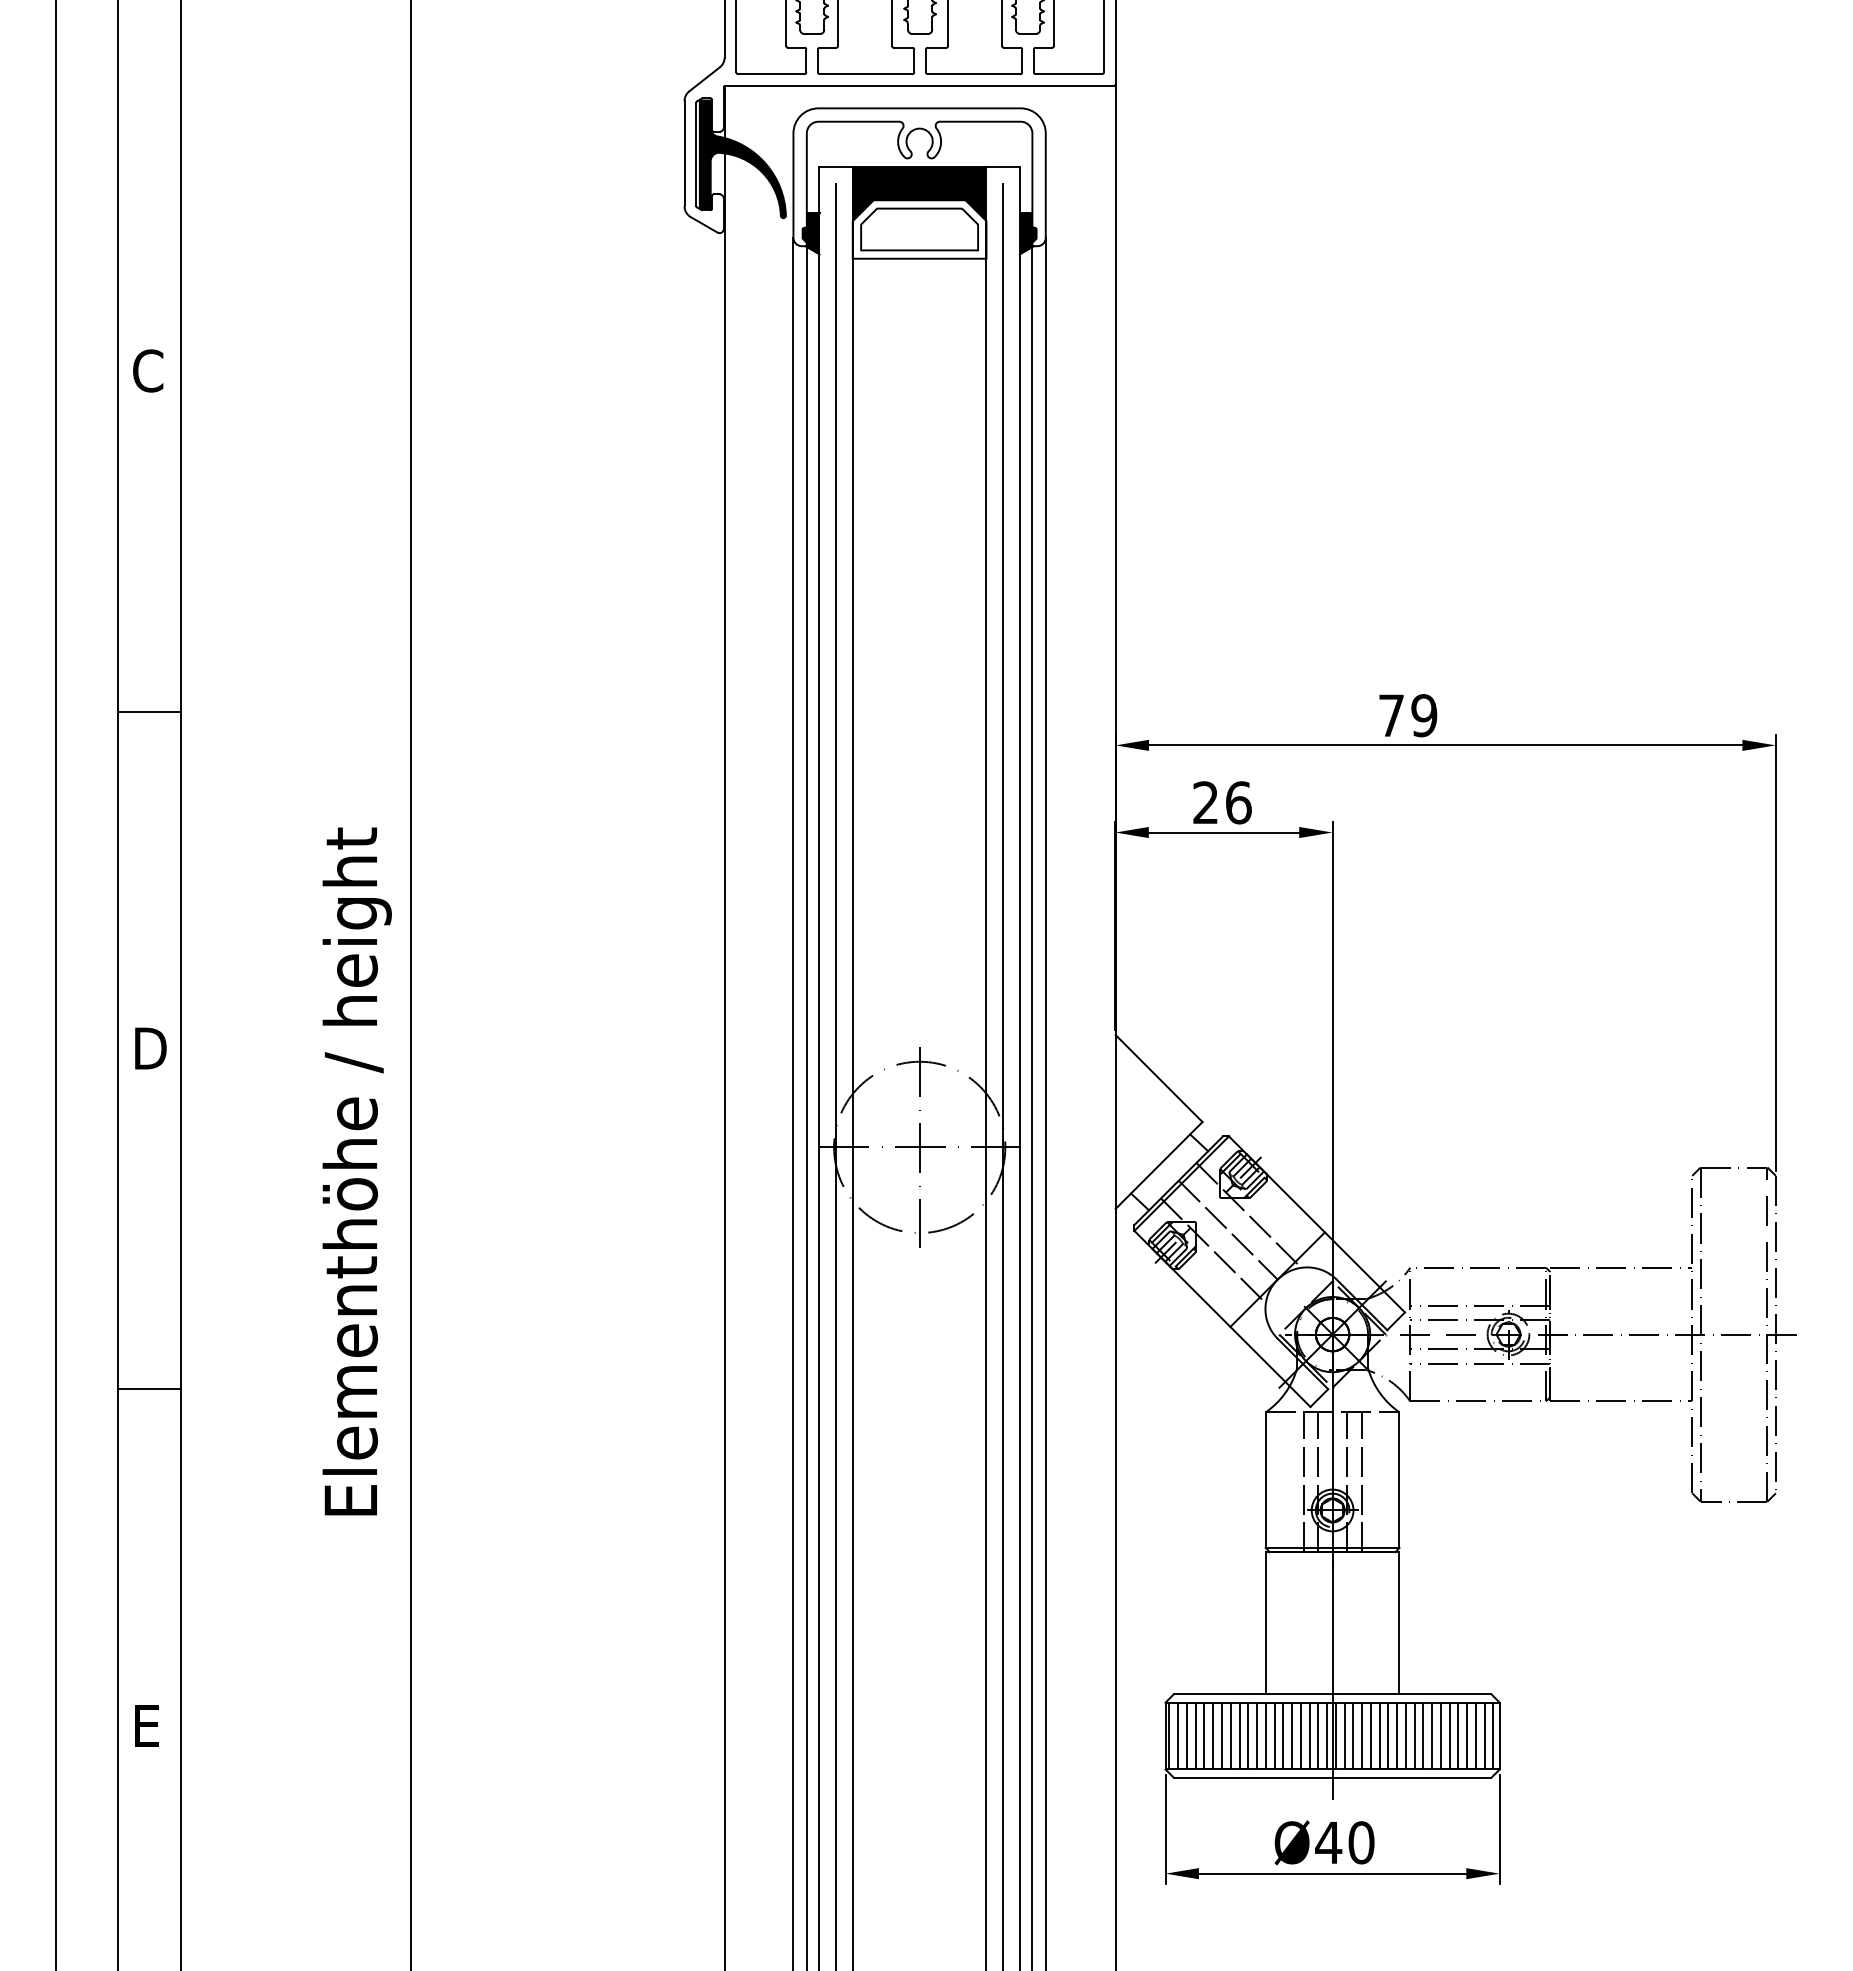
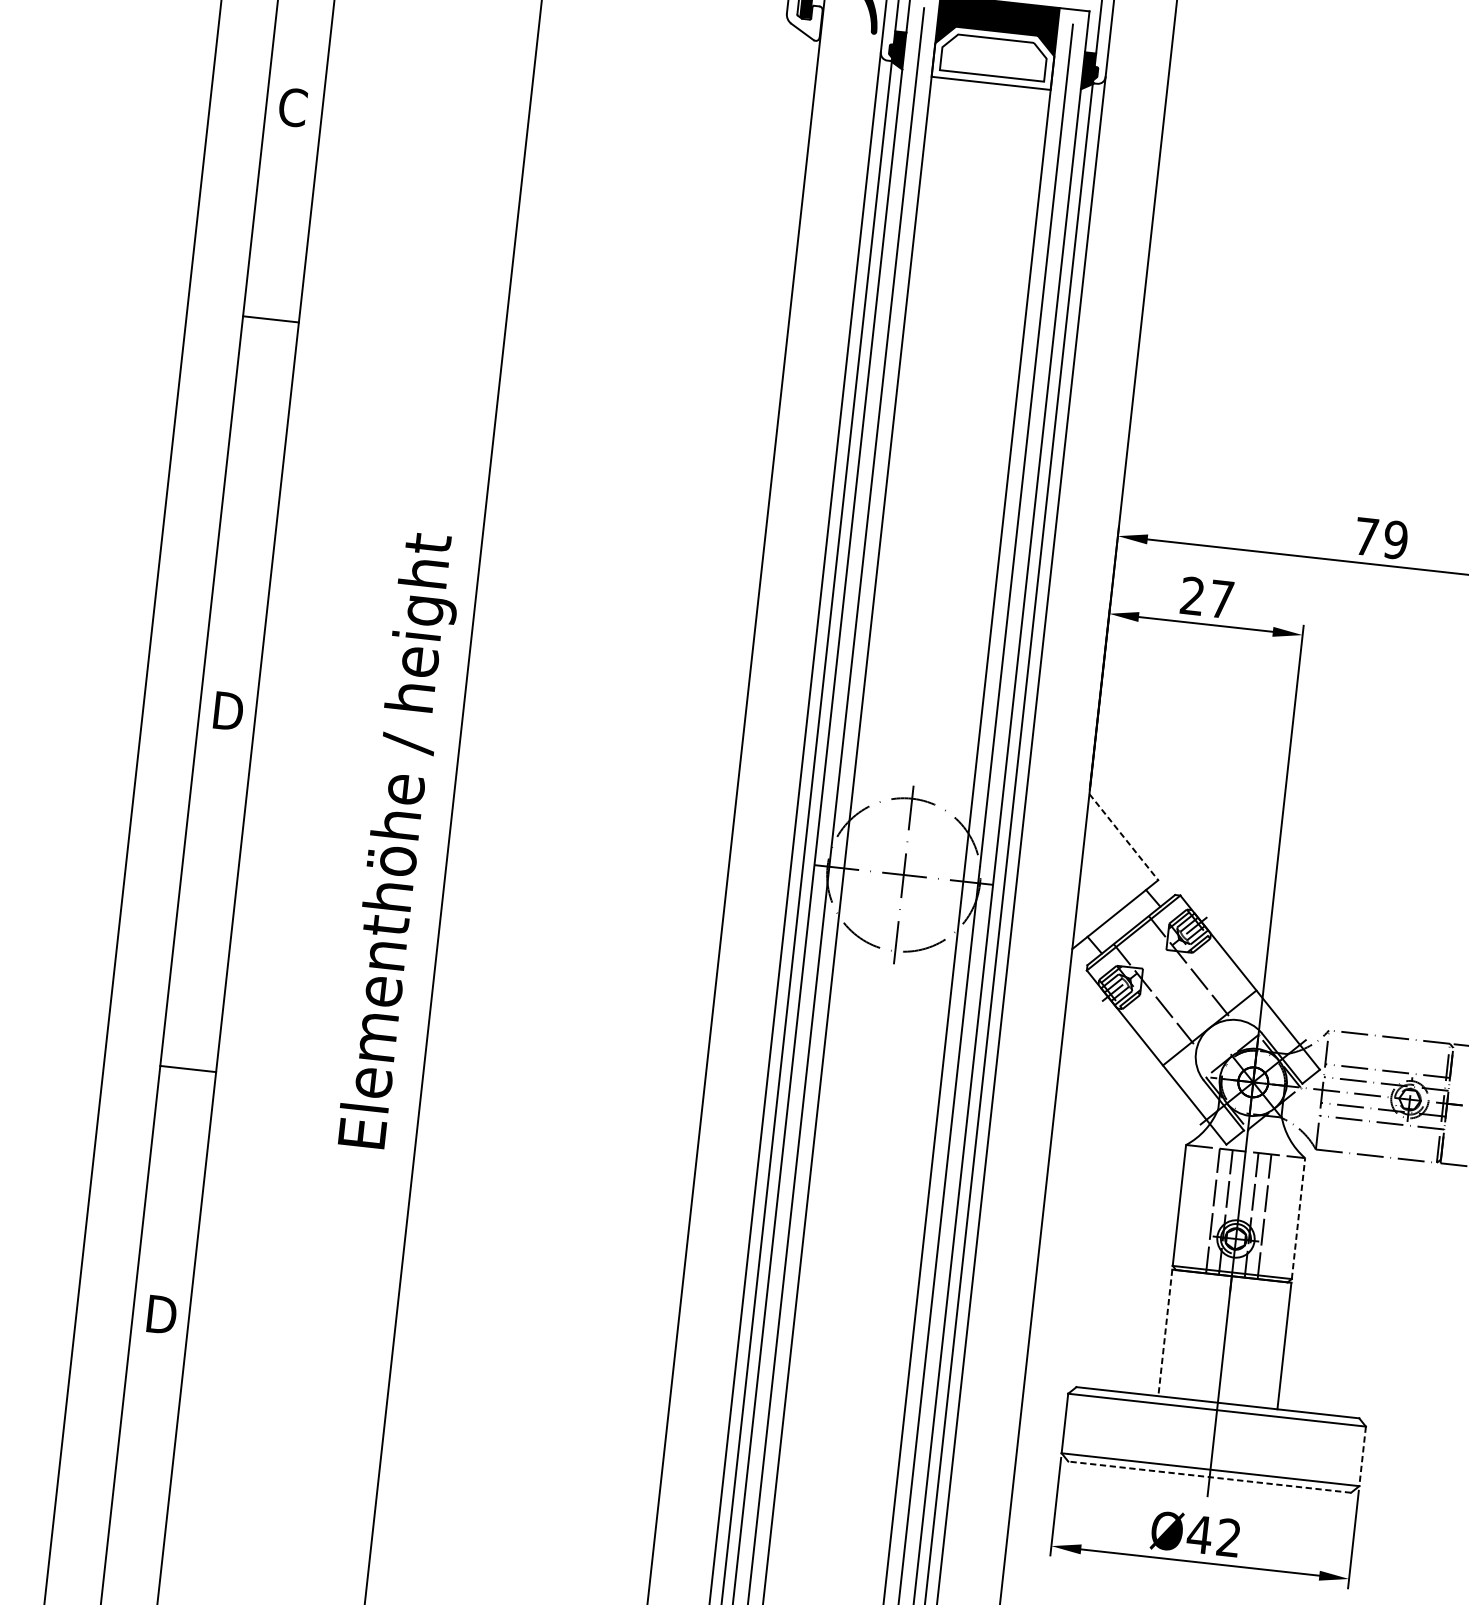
line: (149, 711) -> (270, 319), moved
text: (1238, 802) -> (1221, 599), 26 -> 27
line: (1159, 1078) -> (1124, 837), solid -> dashed
line: (1227, 1229) -> (1169, 978), removed
line: (149, 1389) -> (187, 1069), moved
line: (1399, 1480) -> (1298, 1218), solid -> dashed
line: (1265, 1623) -> (1165, 1333), solid -> dashed
text: (150, 1725) -> (161, 1314), E -> D
hatch: (1331, 1735) -> (1212, 1439), removed
line: (1499, 1736) -> (1362, 1456), solid -> dashed
line: (1332, 1777) -> (1209, 1476), solid -> dashed
text: (1361, 1842) -> (1229, 1537), Ø40 -> Ø42

